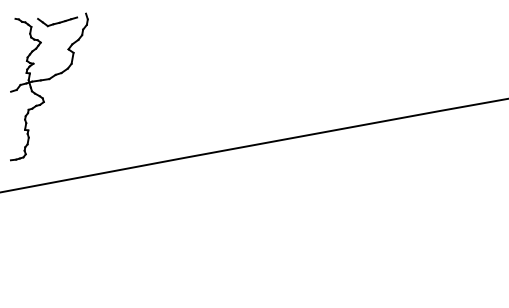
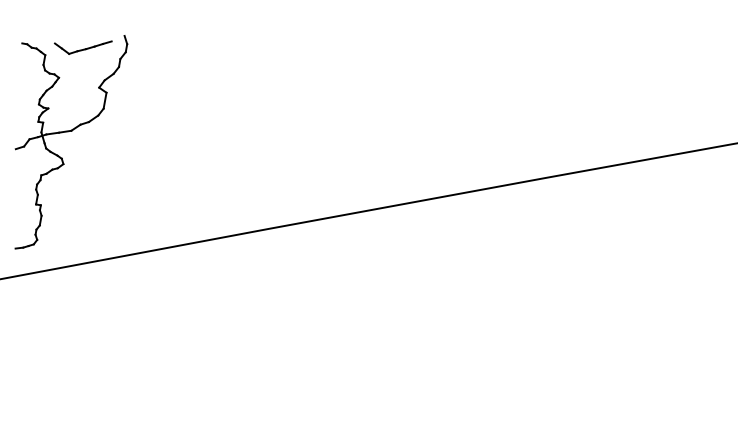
part: (49, 86) -> (71, 141), moved

